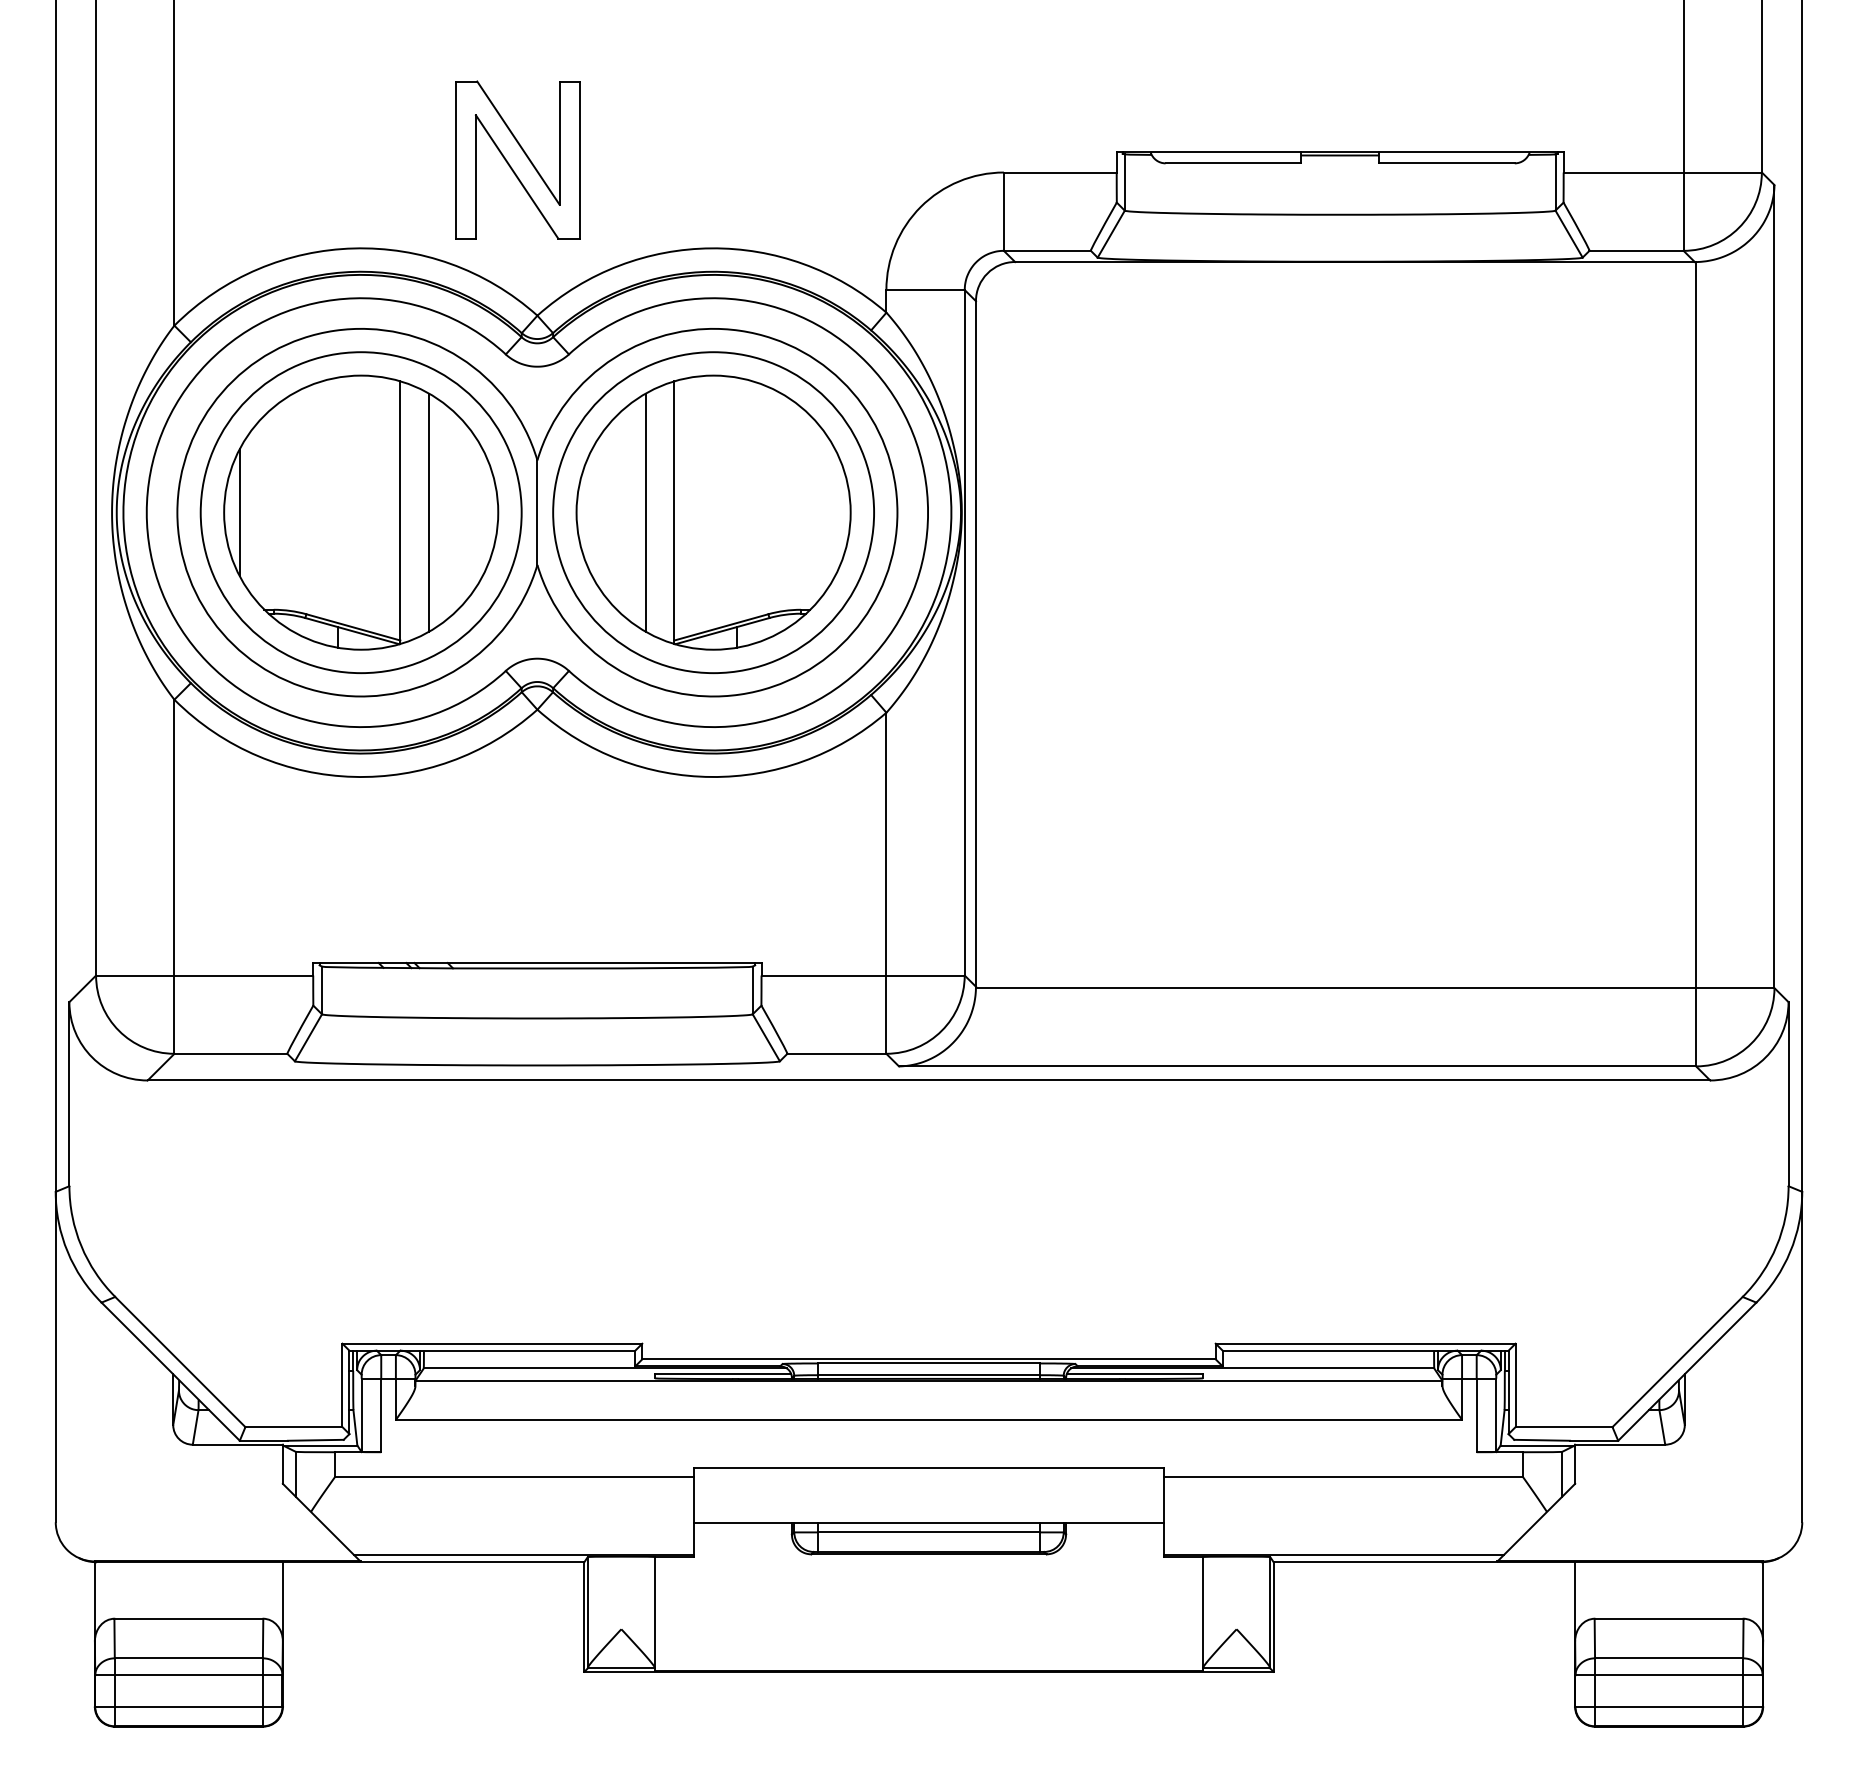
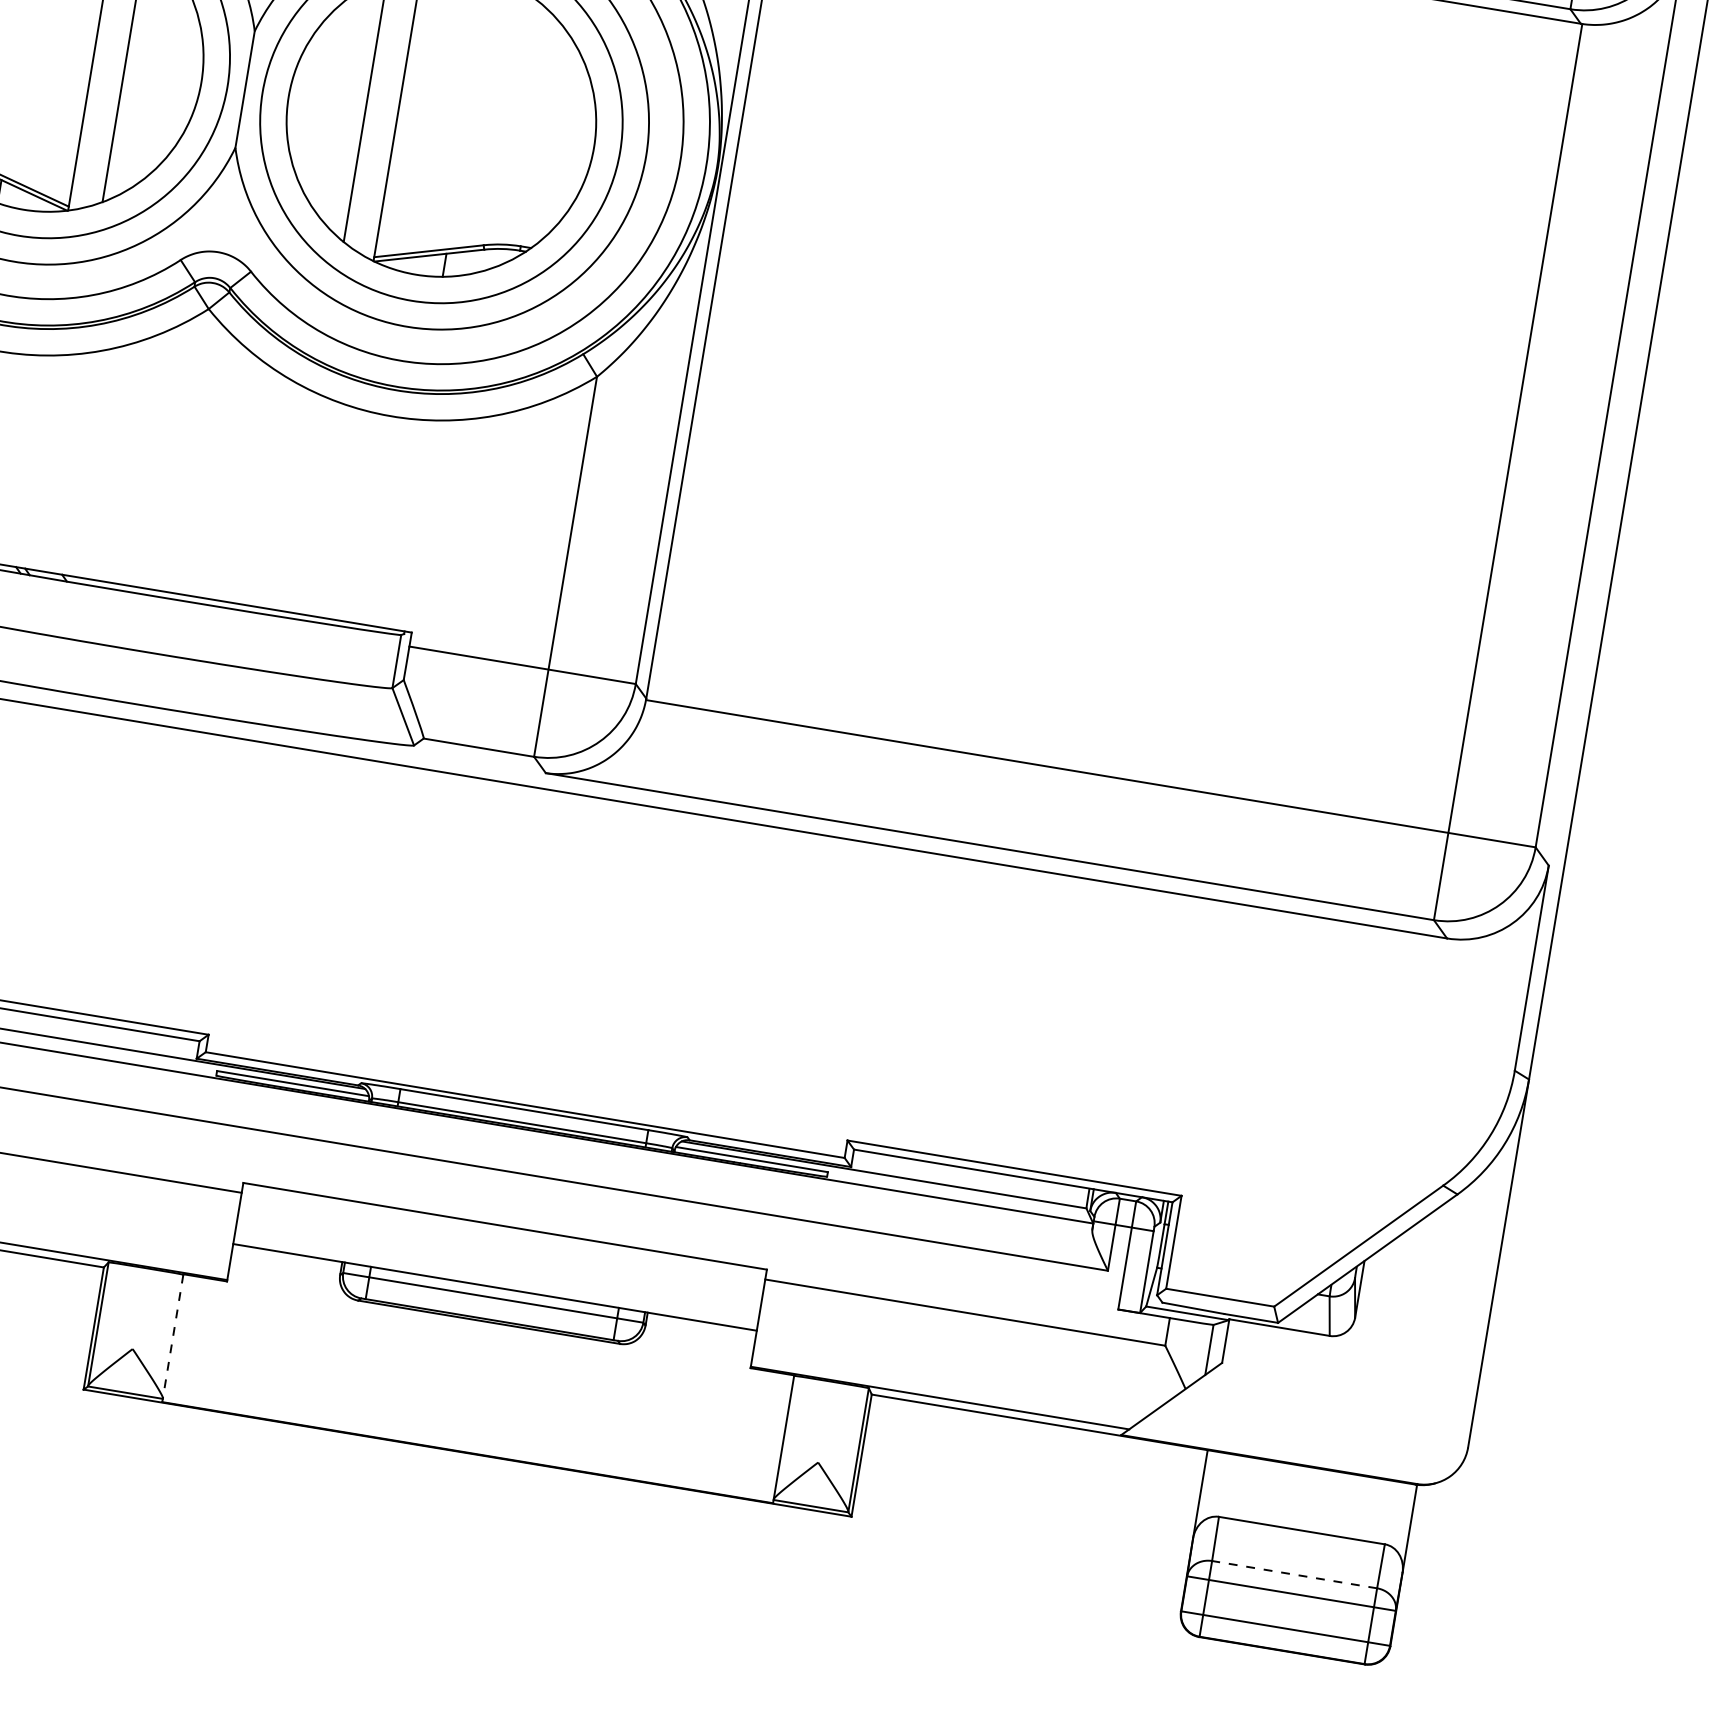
line: (654, 1614) -> (172, 1338), solid -> dashed
line: (1668, 1658) -> (1293, 1574), solid -> dashed

